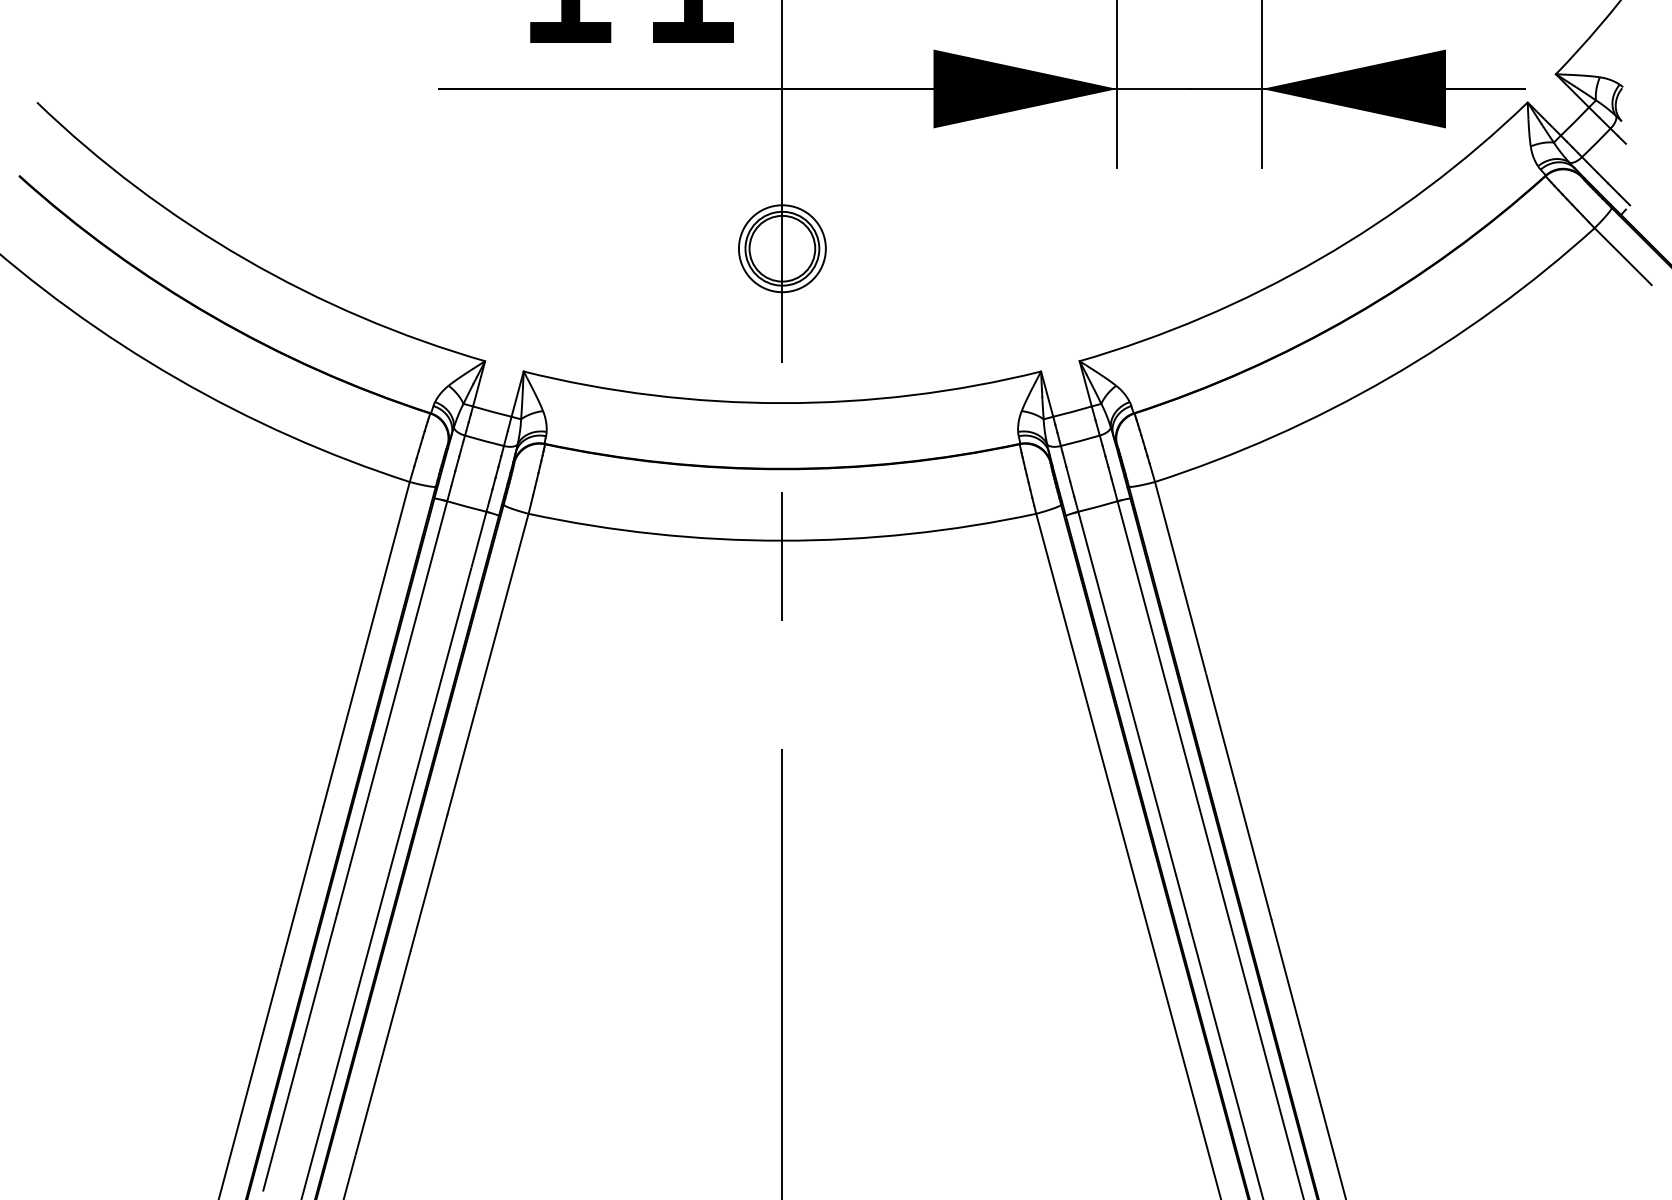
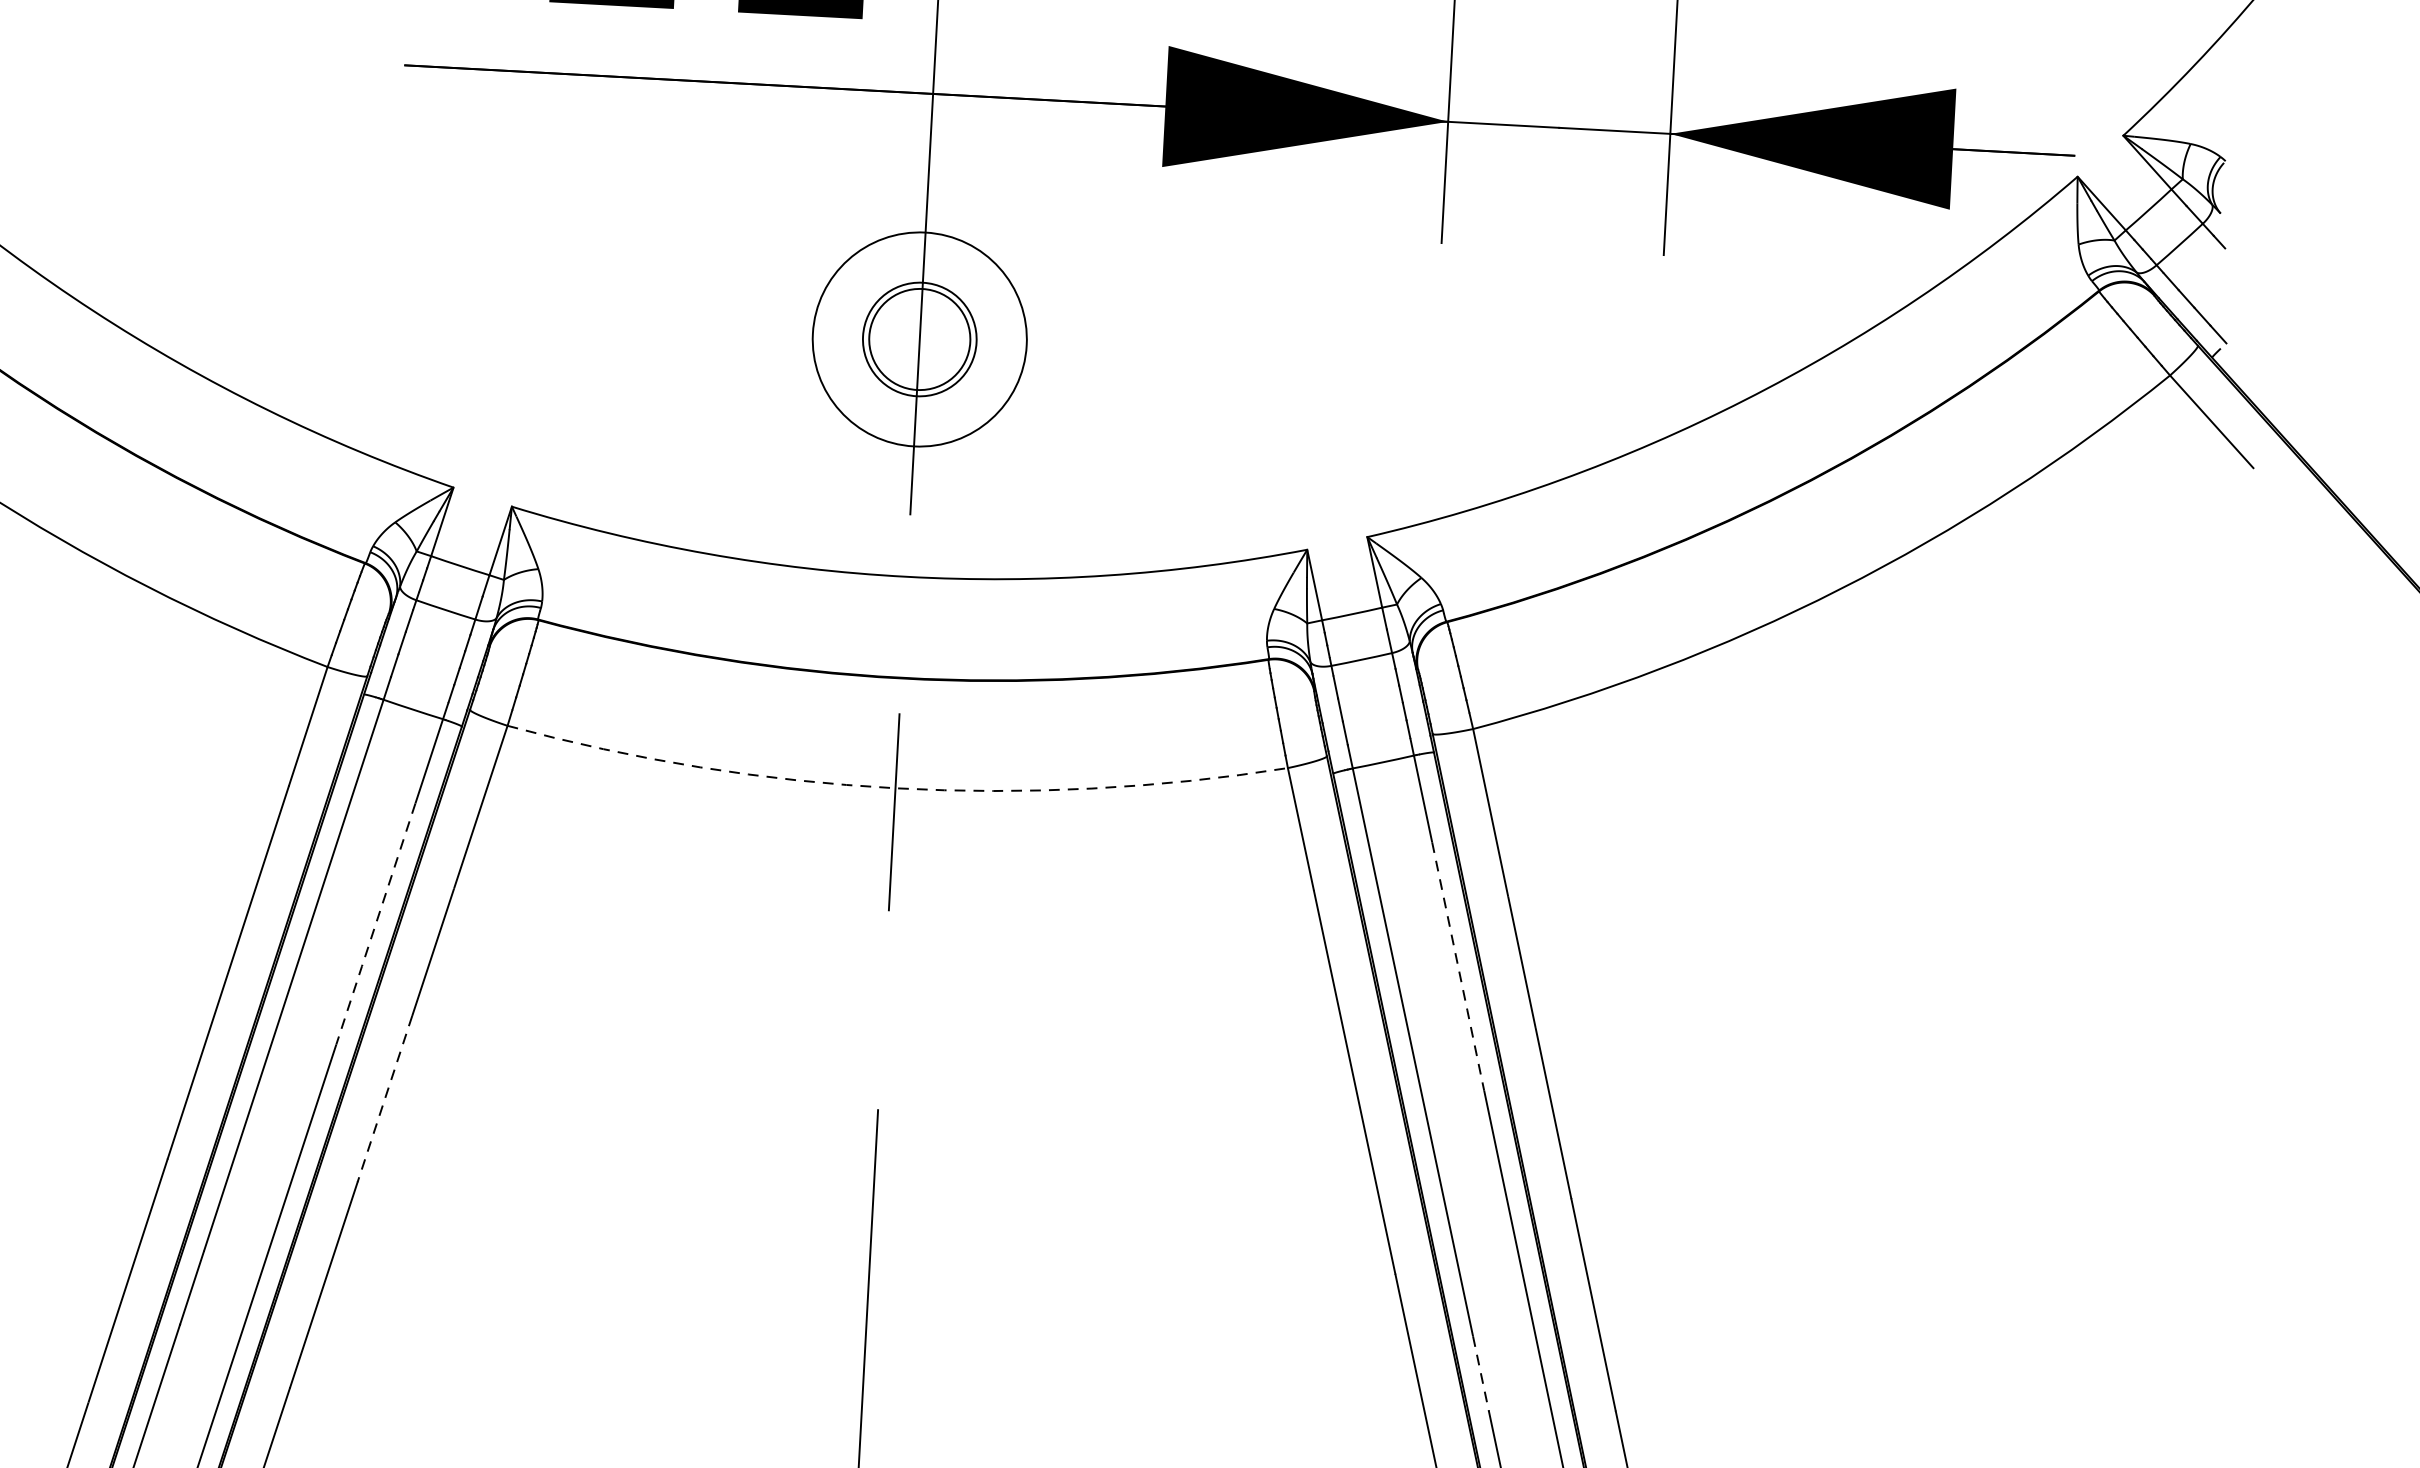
circle: (781, 248) -> (918, 339), size x1.6
arc: (782, 540) -> (895, 787), solid -> dashed
line: (1153, 636) -> (1457, 966), solid -> dashed
line: (450, 647) -> (376, 924), solid -> dashed
line: (462, 760) -> (385, 1099), solid -> dashed
line: (1182, 899) -> (1480, 1373), solid -> dashed

